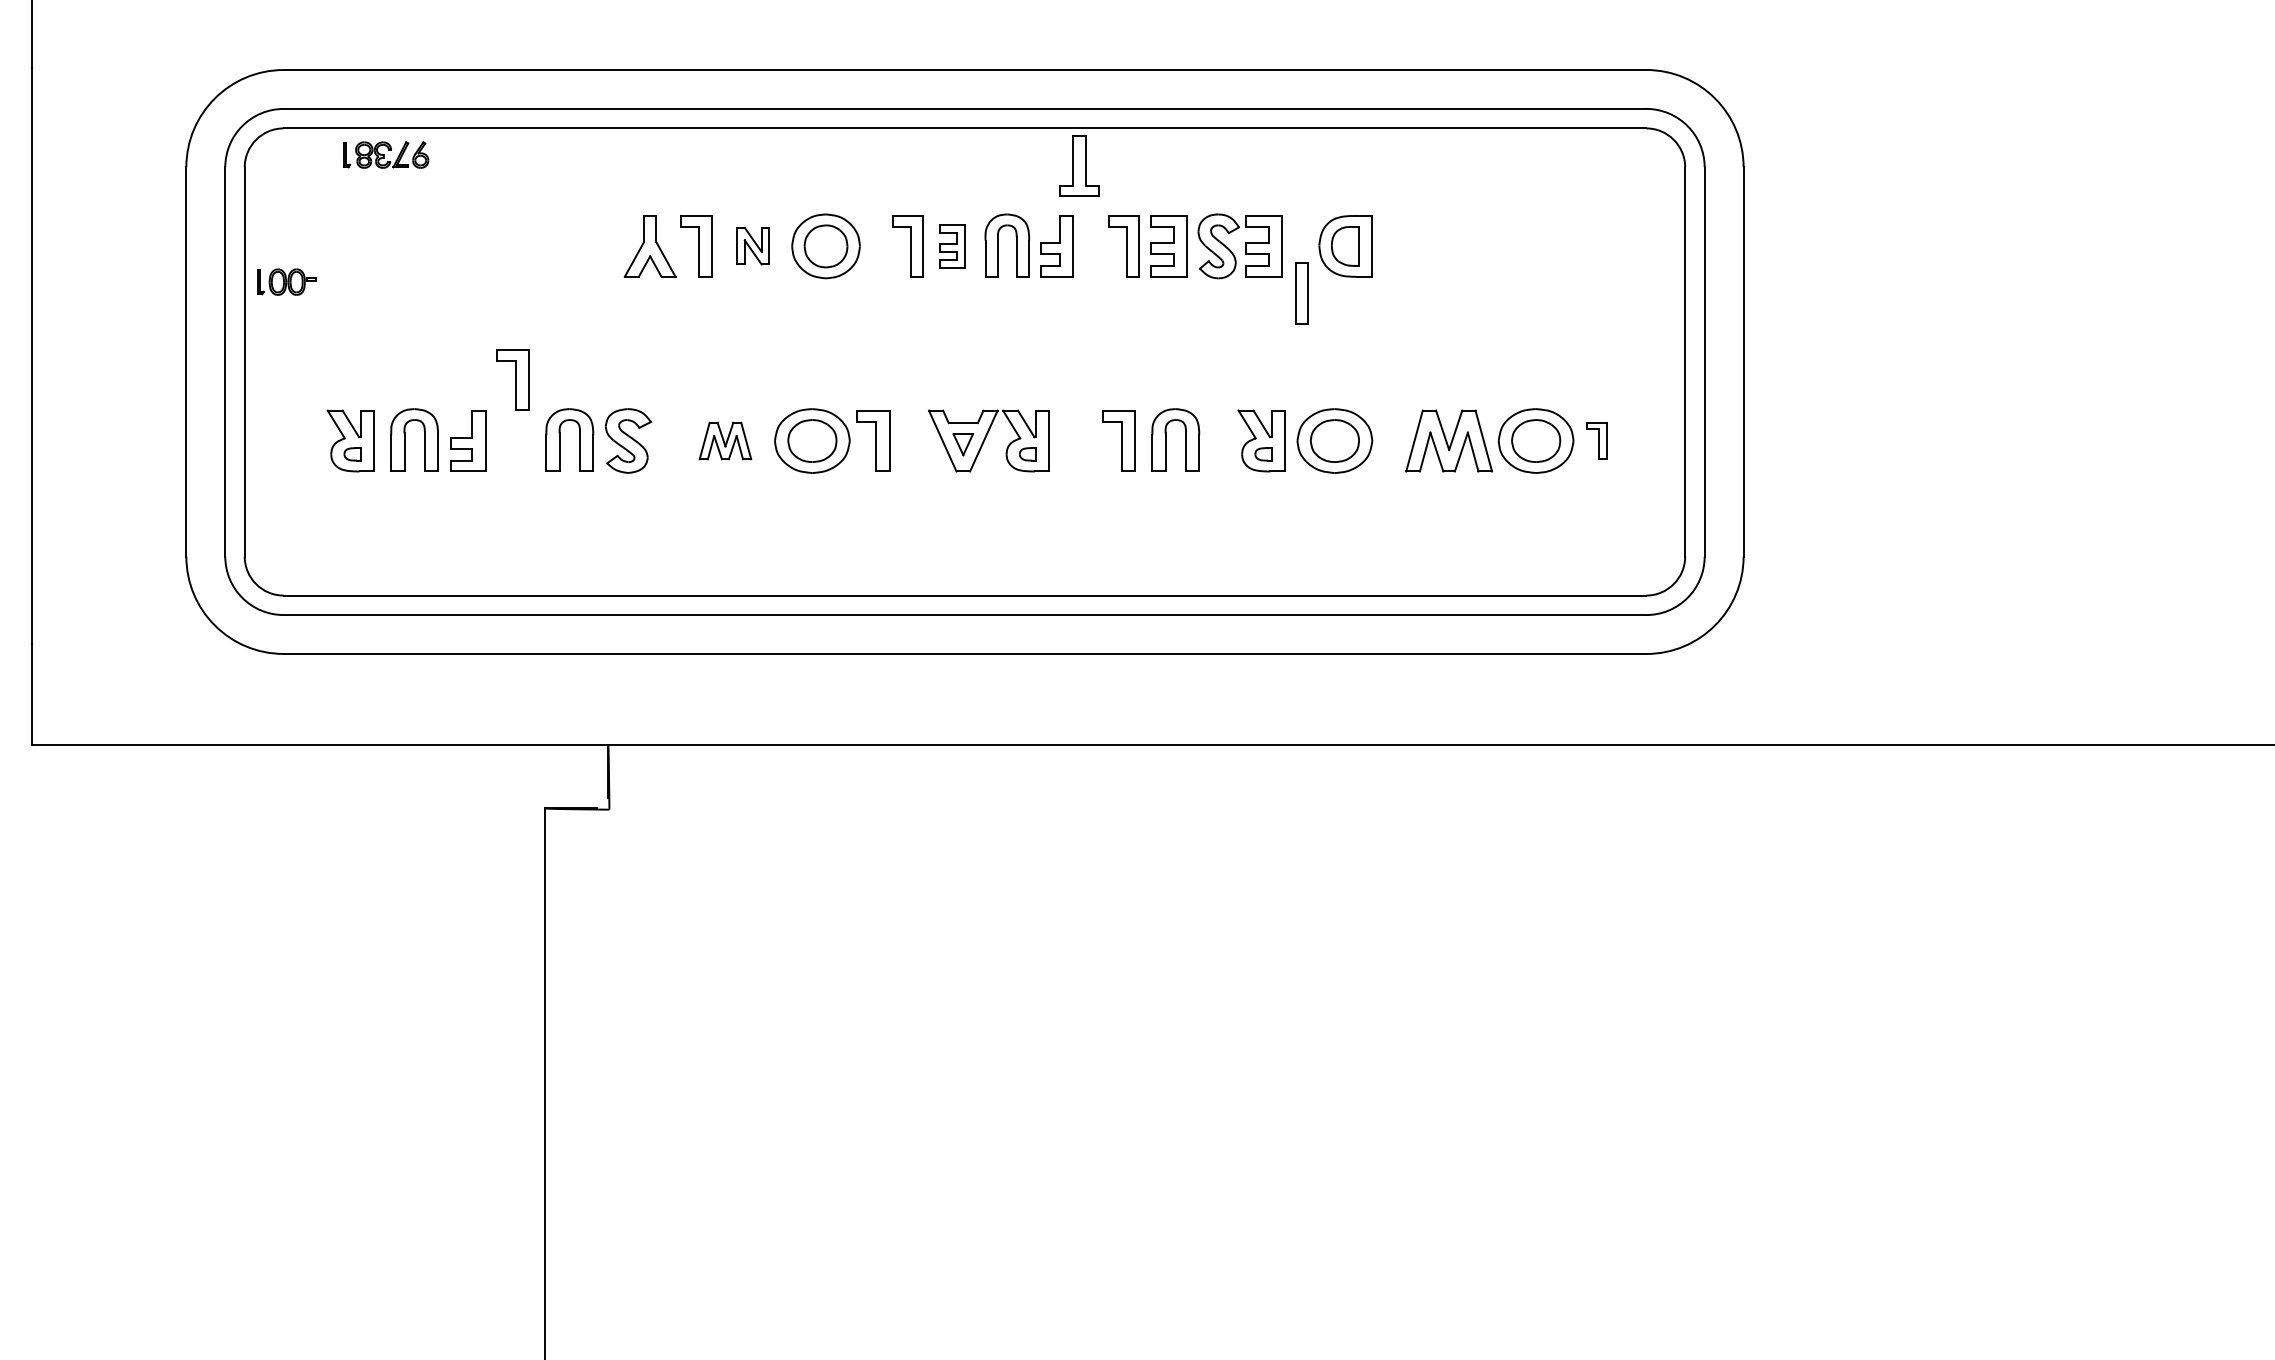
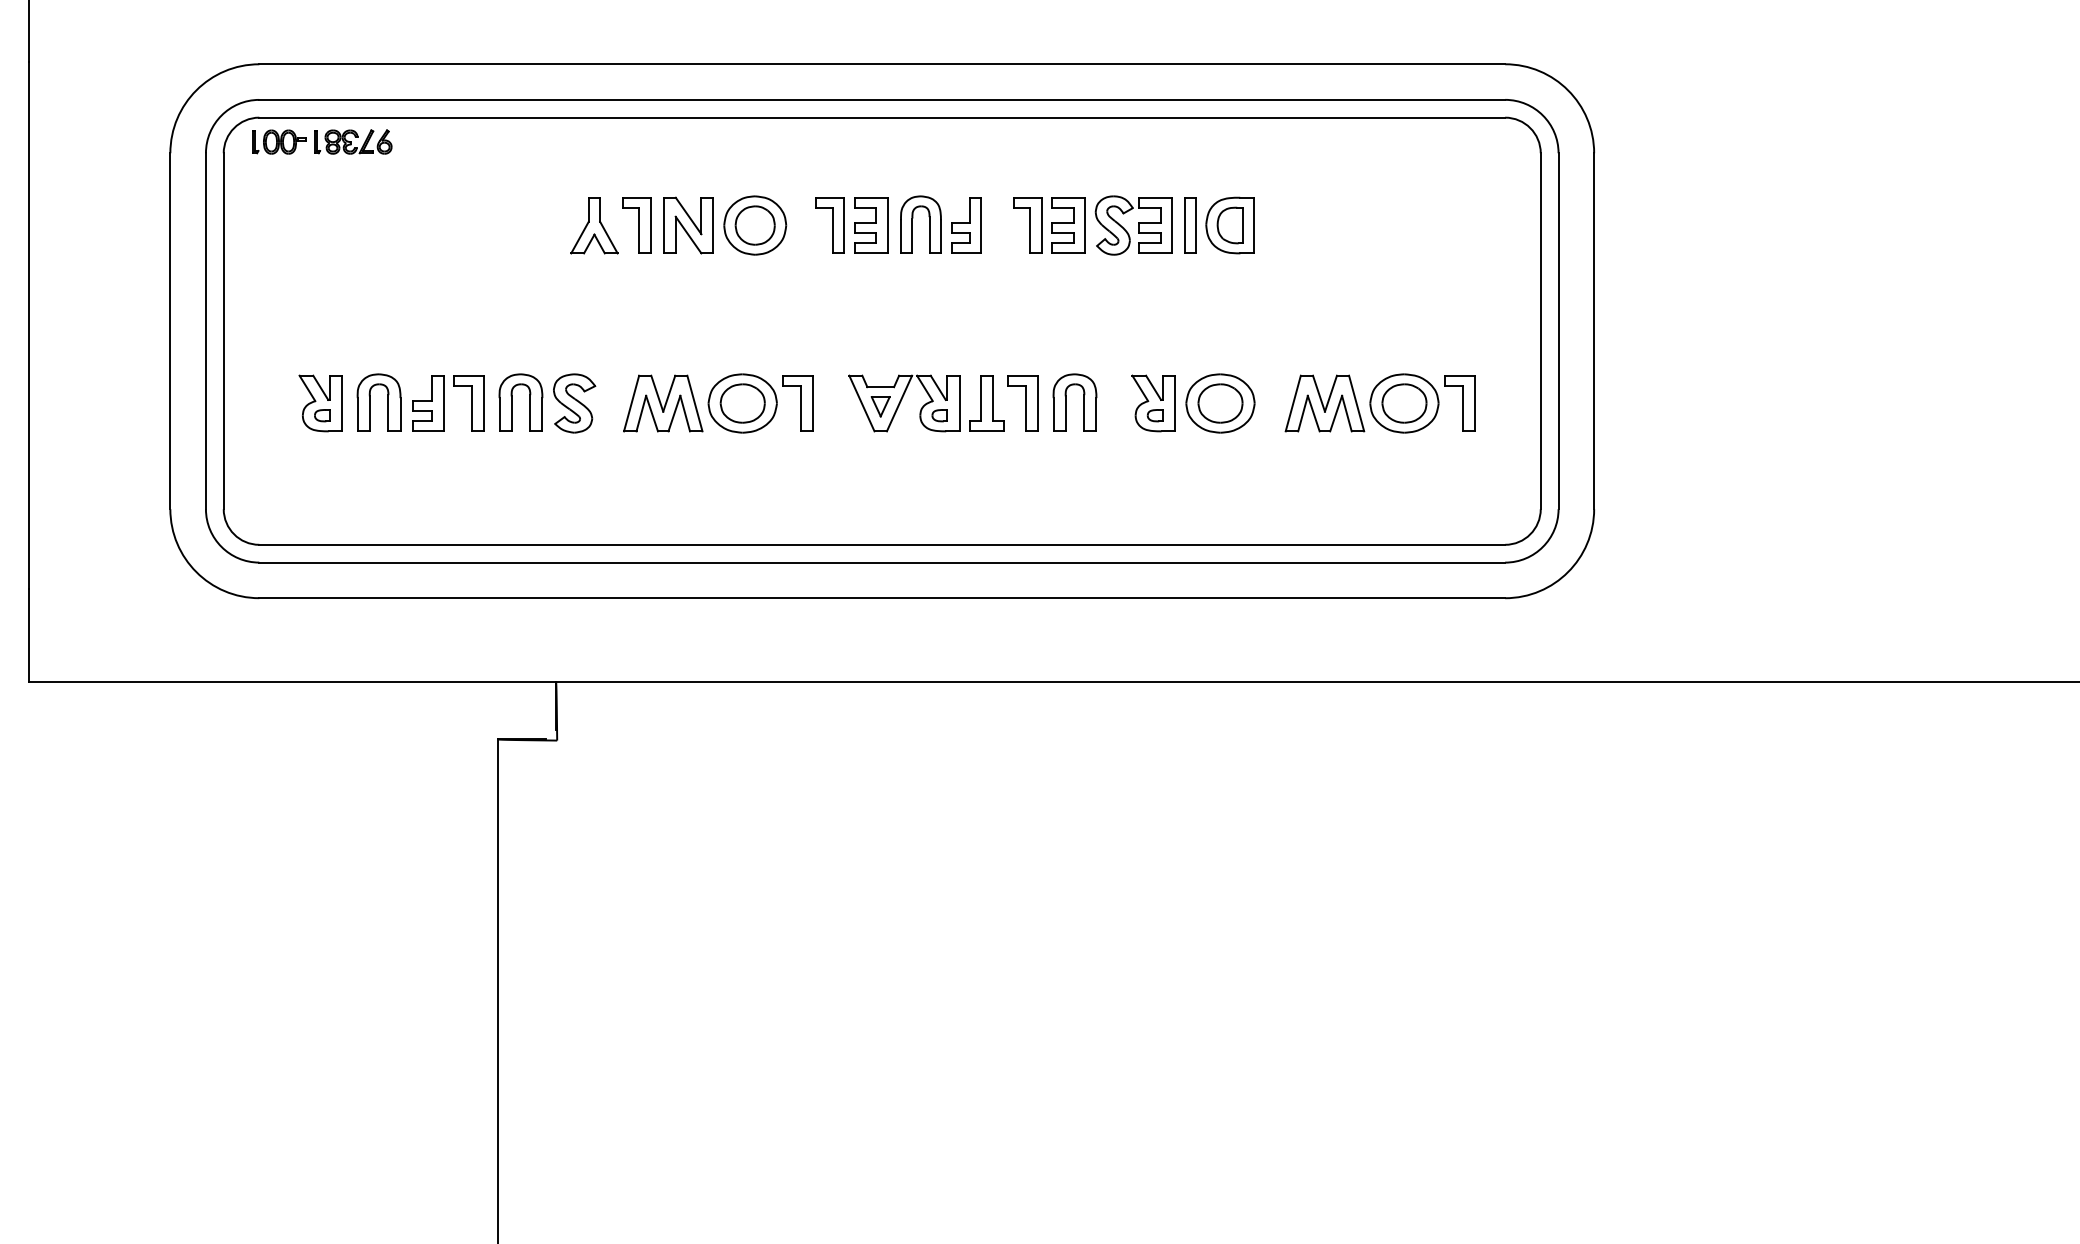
part: (1079, 165) -> (986, 403), moved
part: (753, 245) -> (688, 224), size x1.67
part: (952, 246) -> (870, 225), size x1.43
part: (286, 281) -> (279, 141), moved
part: (1301, 293) -> (1189, 225), moved
part: (512, 379) -> (468, 403), moved
part: (725, 440) -> (663, 403), size x1.67
part: (1596, 440) -> (1459, 403), size x1.67

